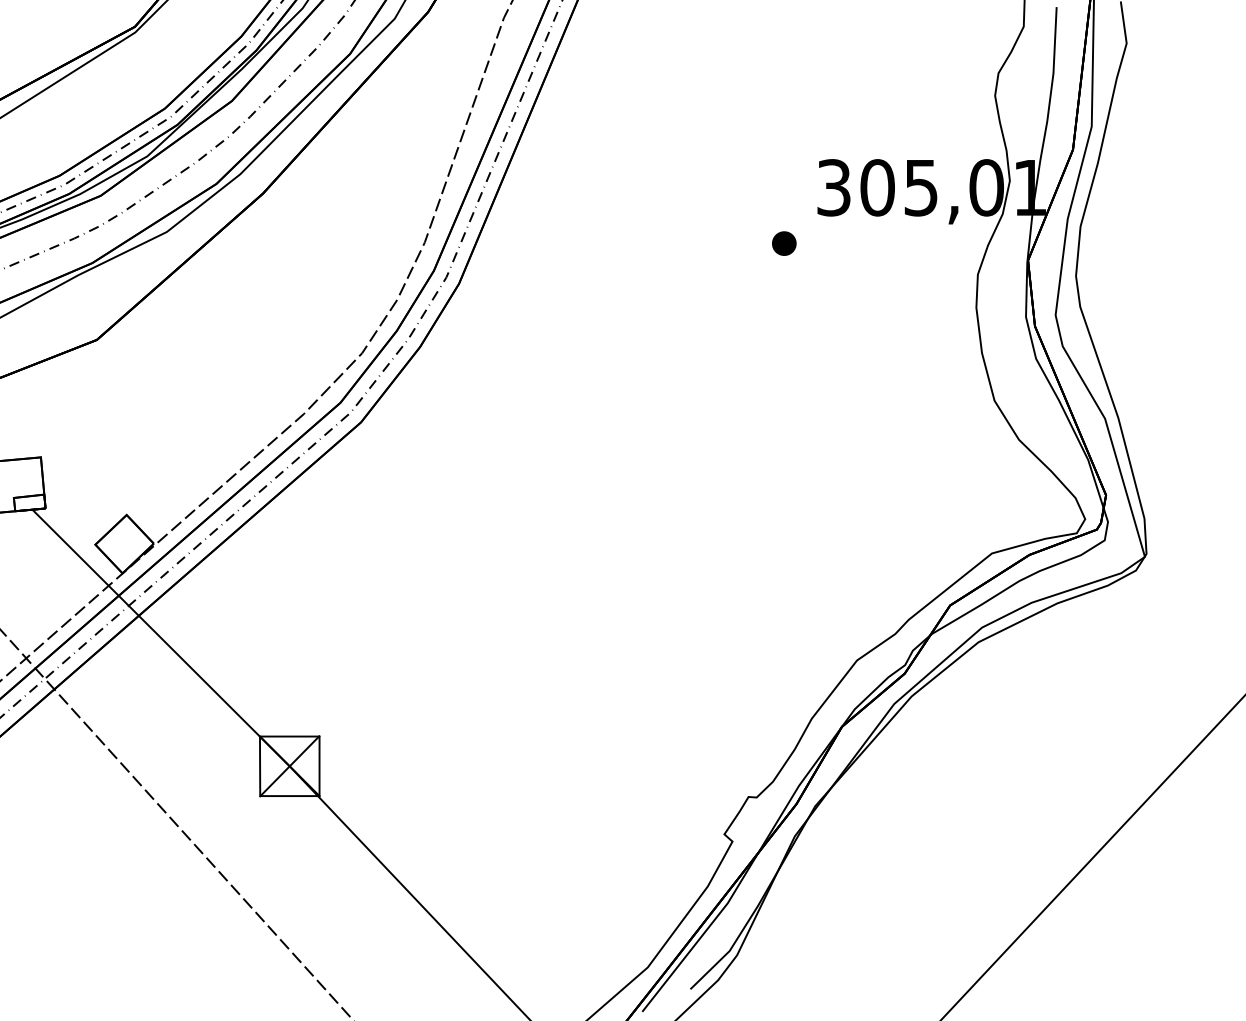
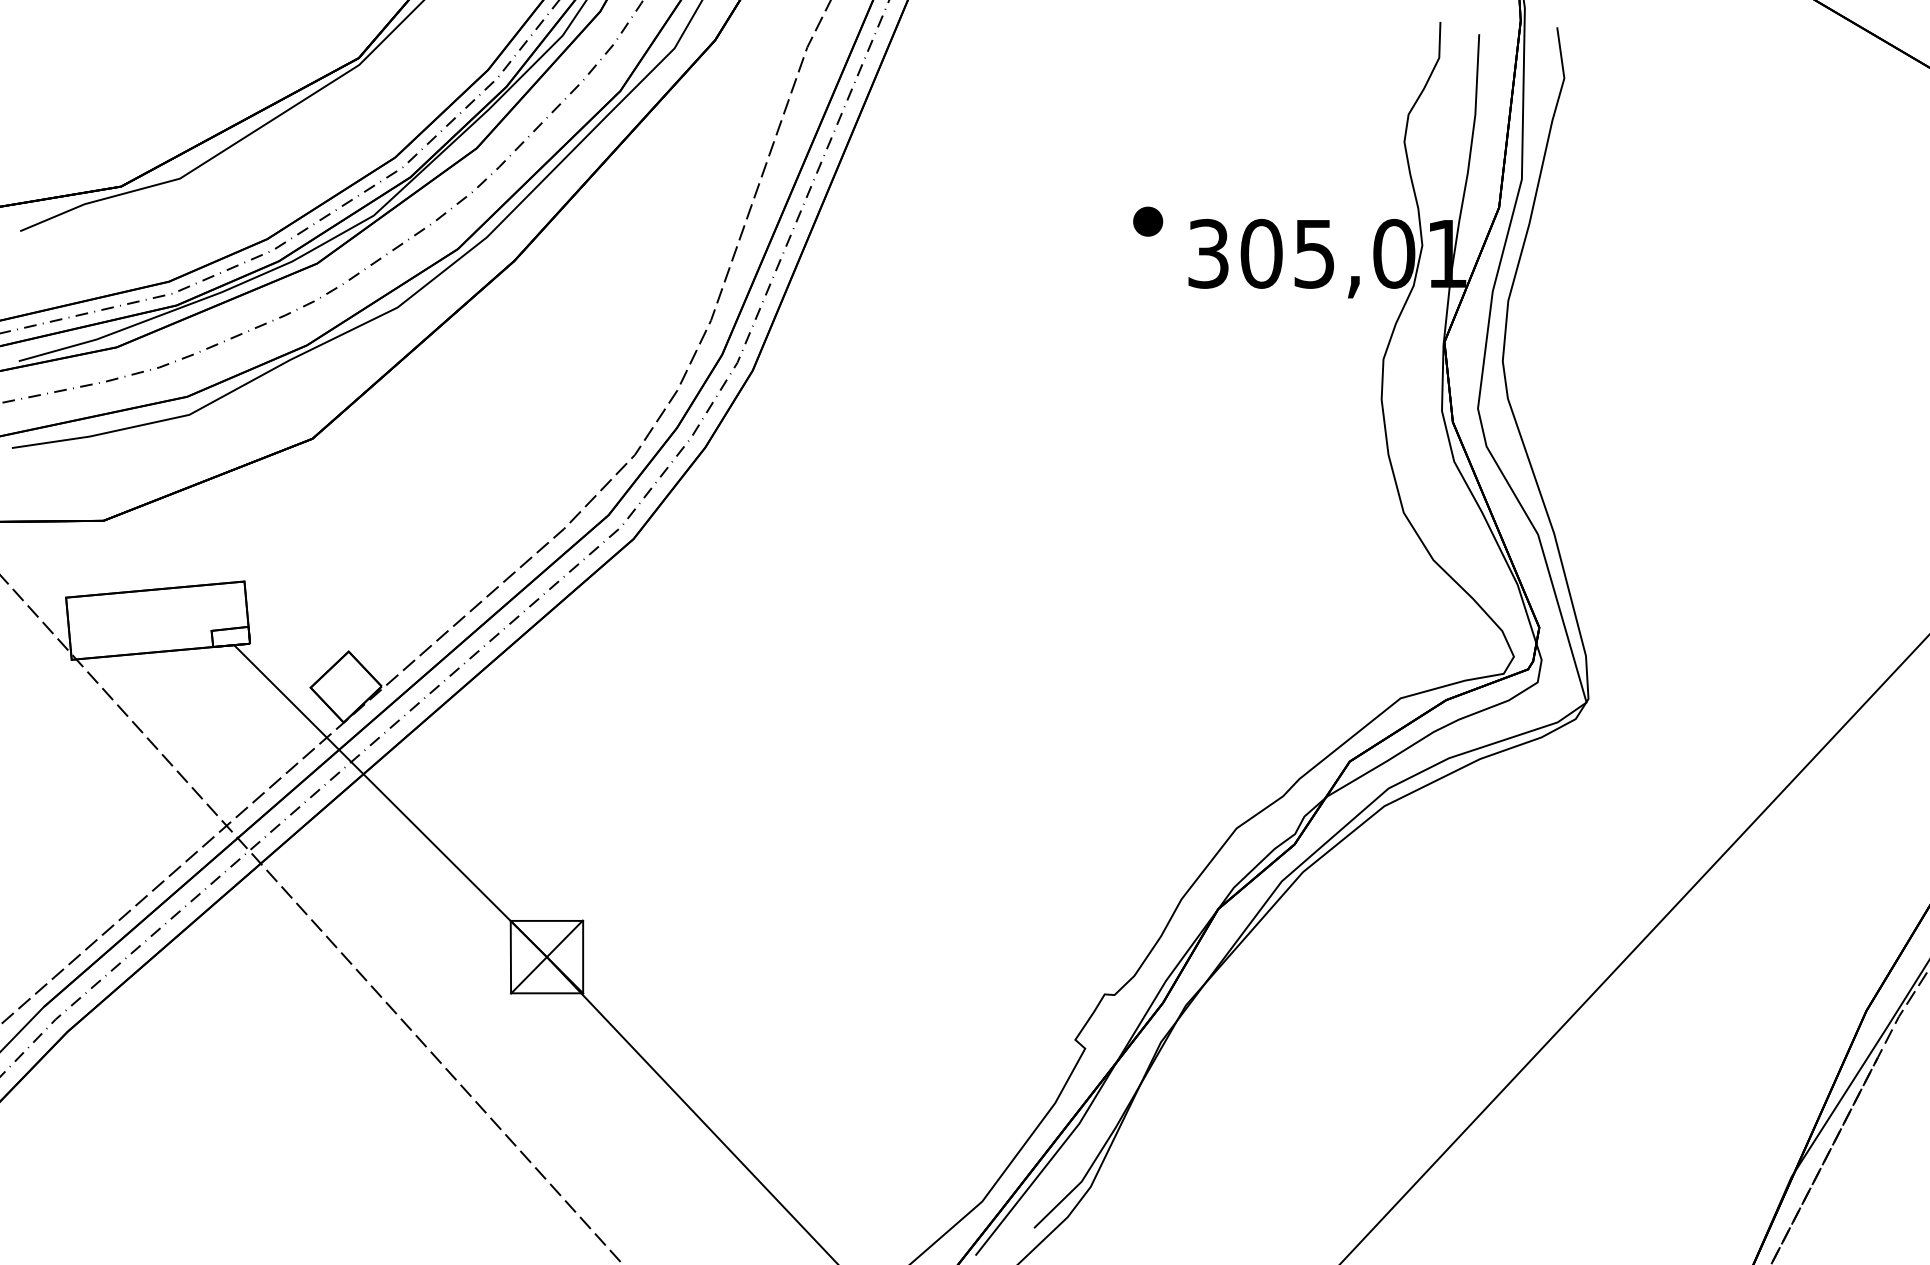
part: (784, 243) -> (1148, 221), moved

